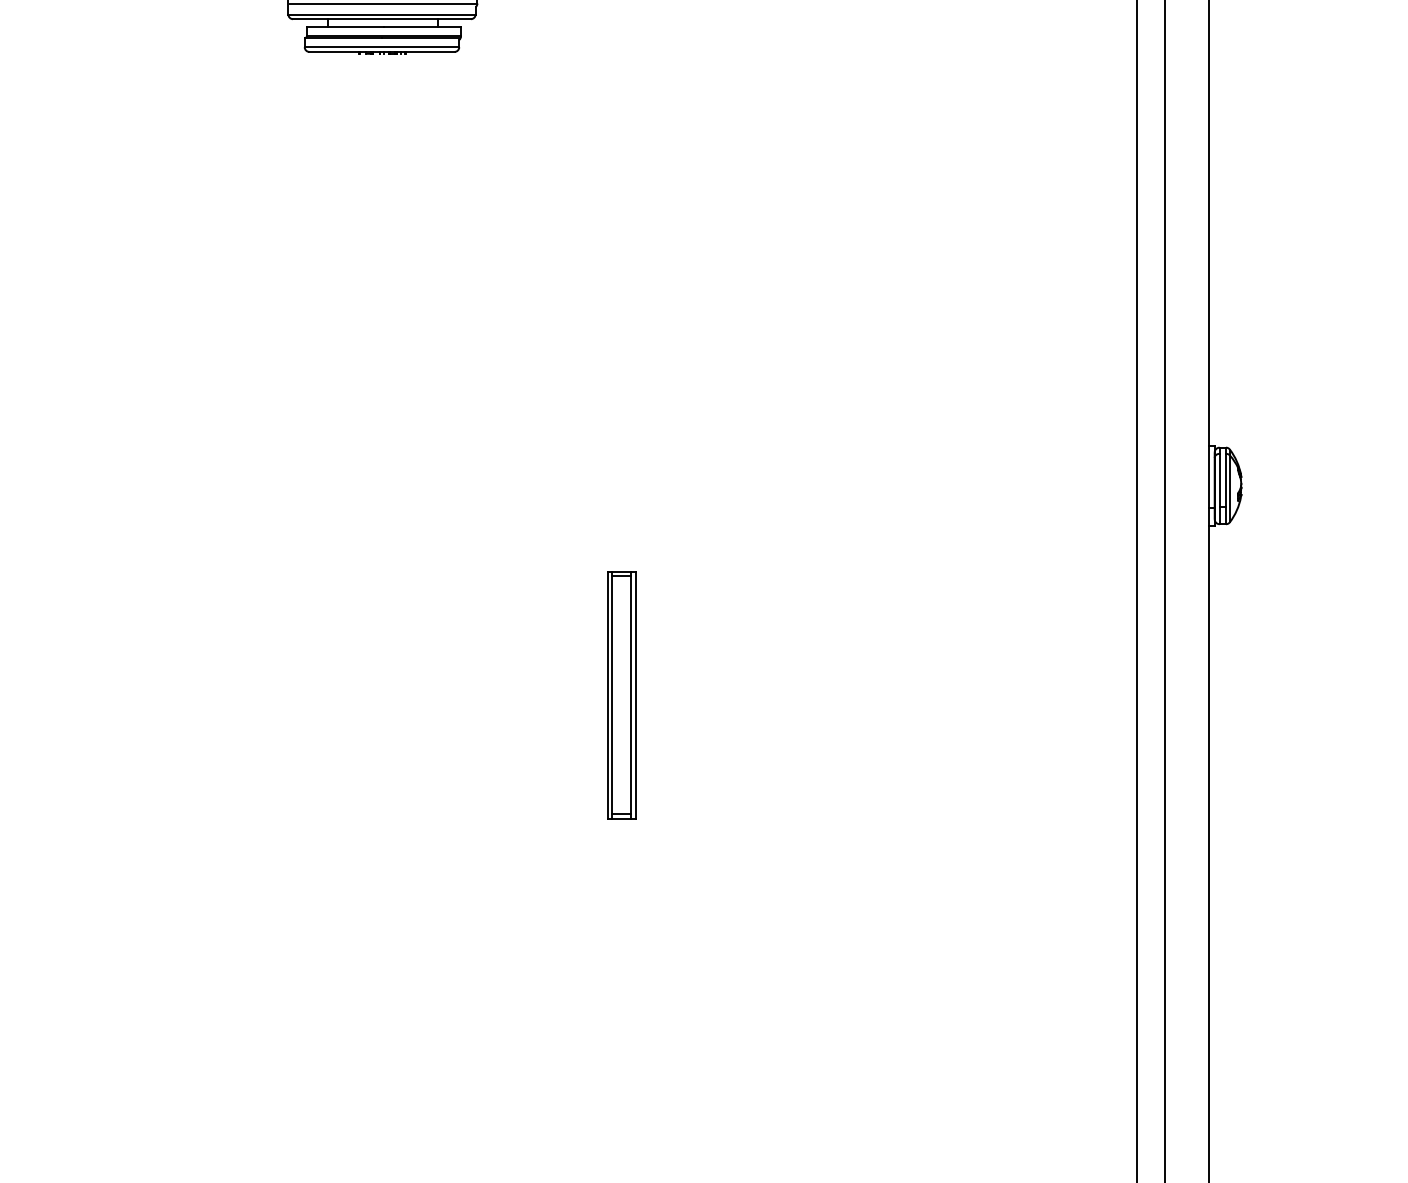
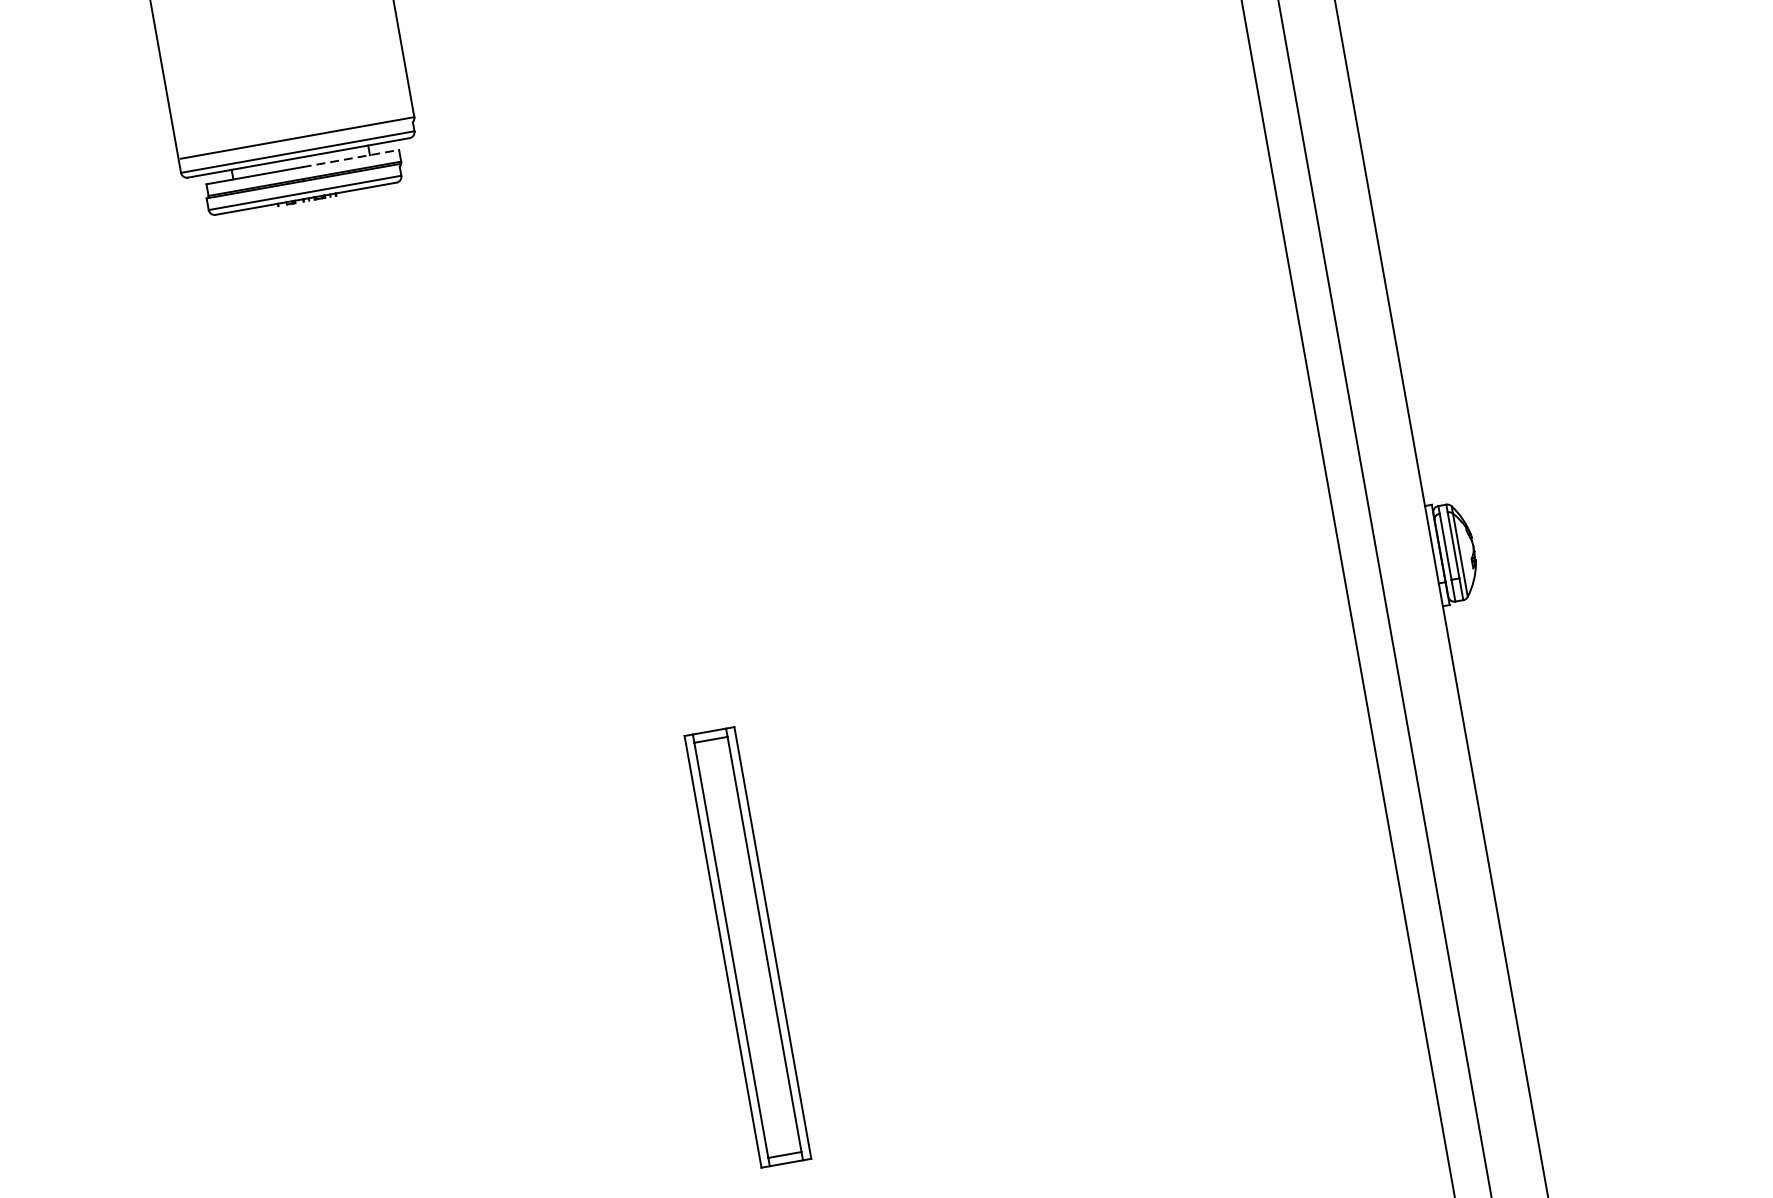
line: (422, 26) -> (350, 158), solid -> dashed
part: (621, 695) -> (747, 947), size x1.4

